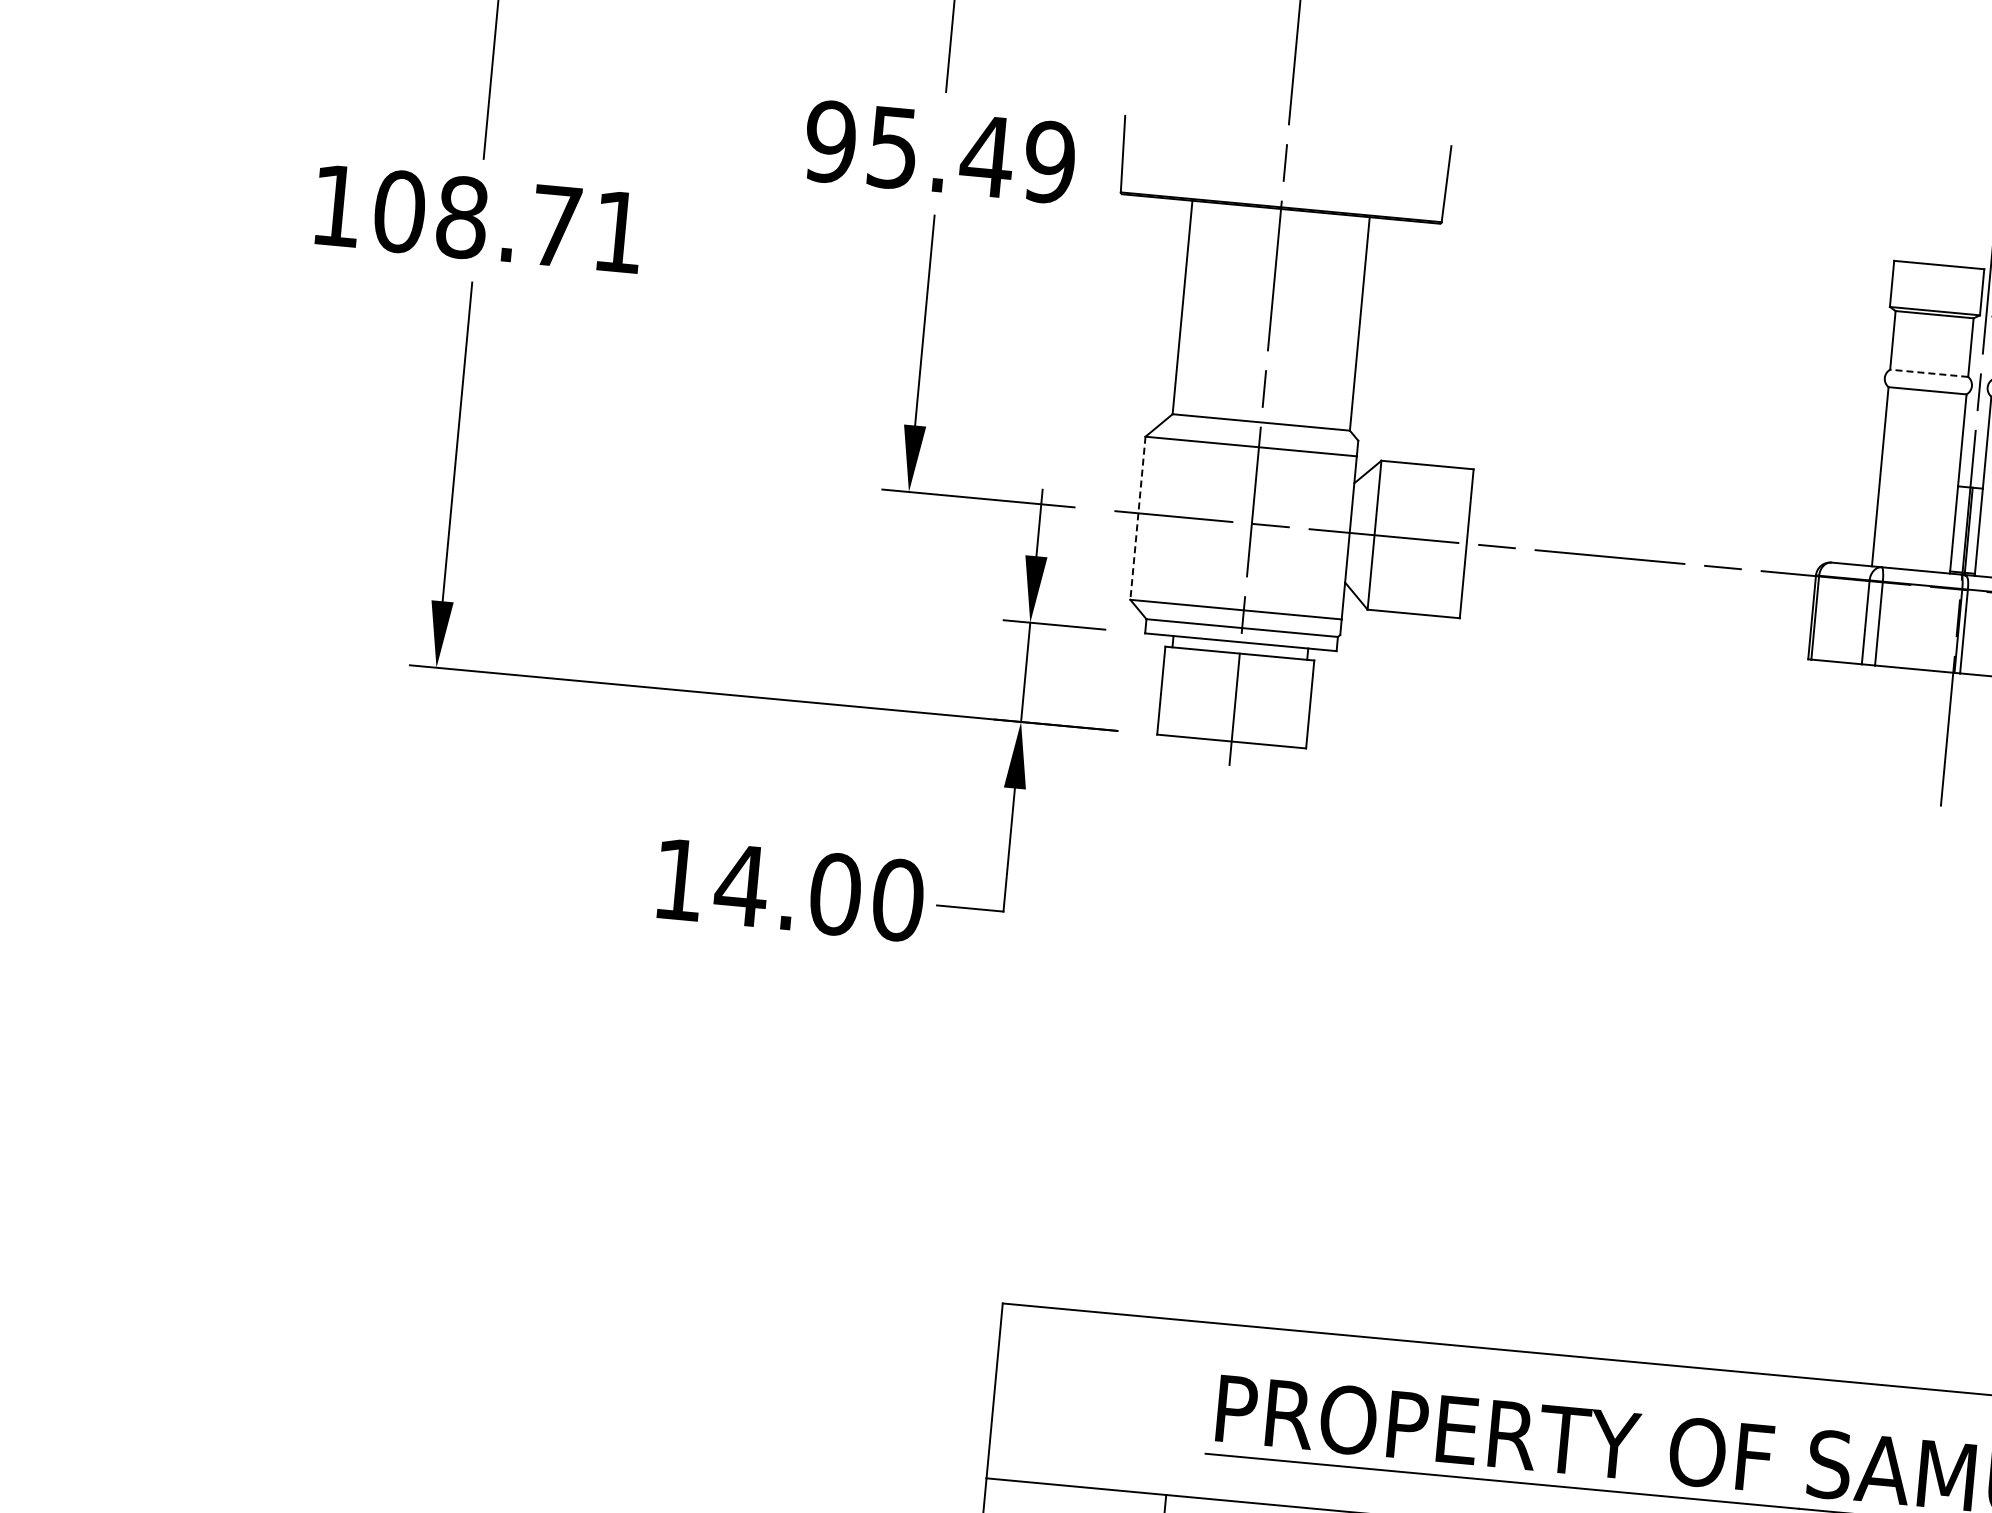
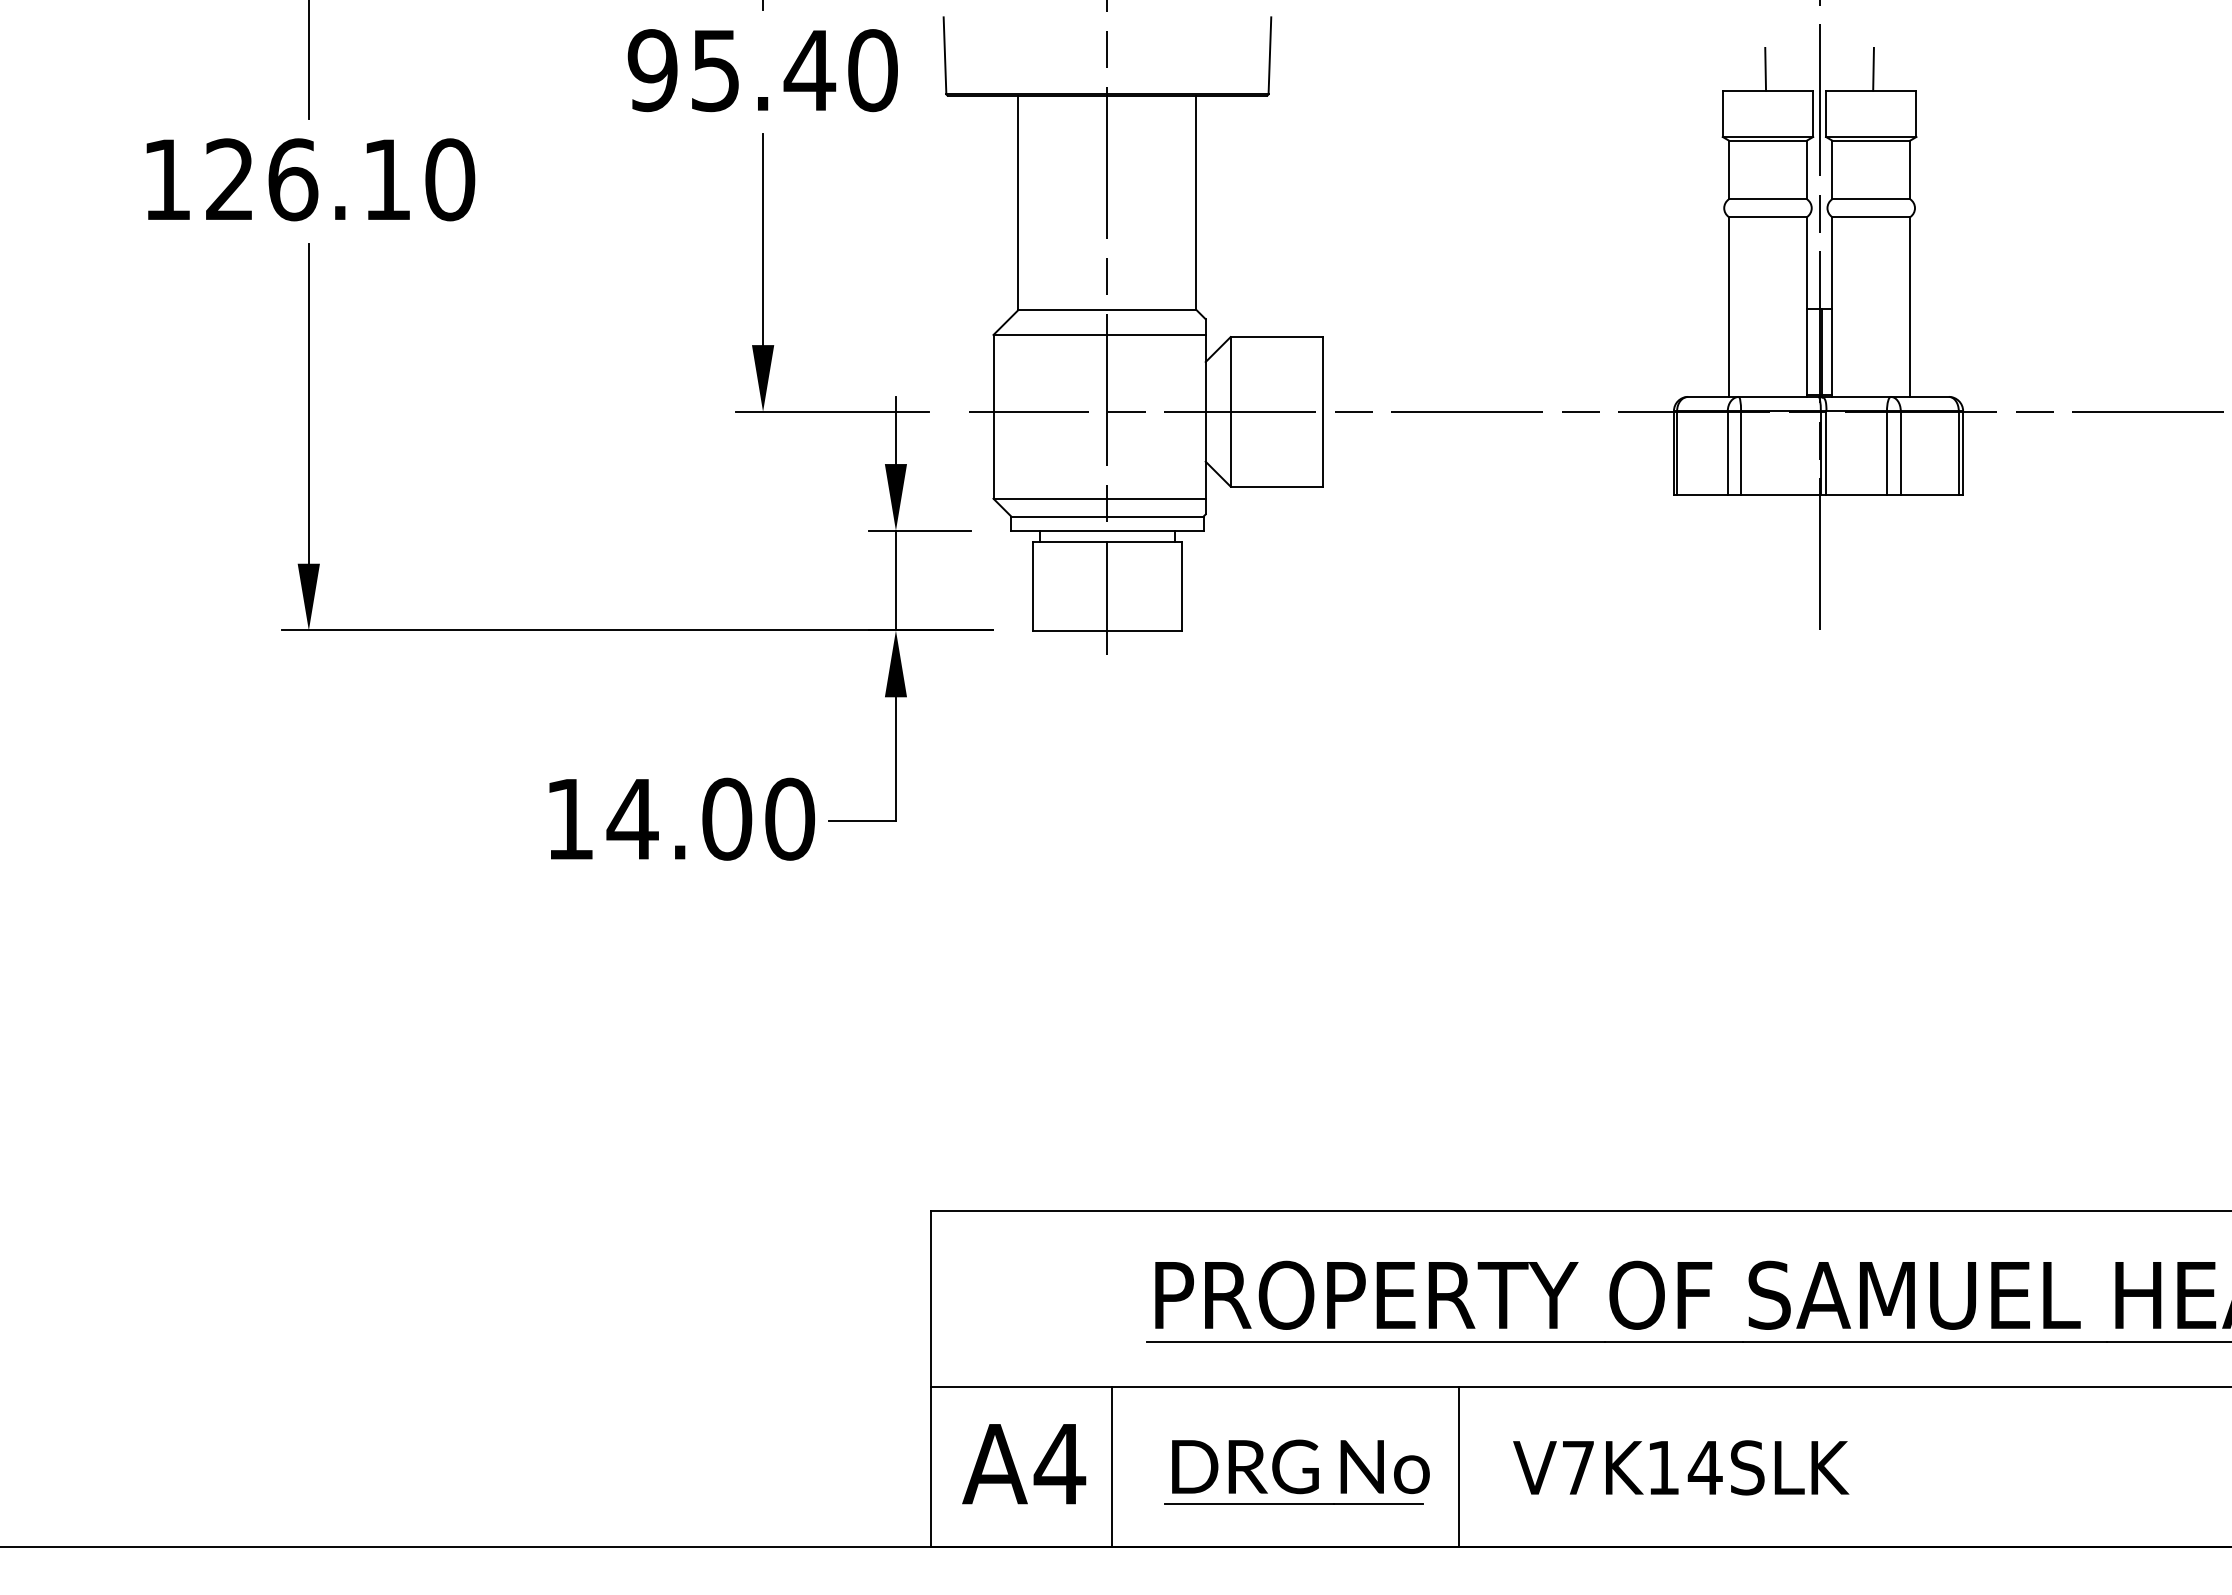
text: (1049, 162) -> (872, 70), 95.49 -> 95.40
text: (509, 221) -> (340, 179), 108.71 -> 126.10
line: (1938, 242) -> (1765, 68), added
line: (1928, 373) -> (1767, 199), dashed -> solid
line: (1137, 517) -> (993, 416), dashed -> solid

